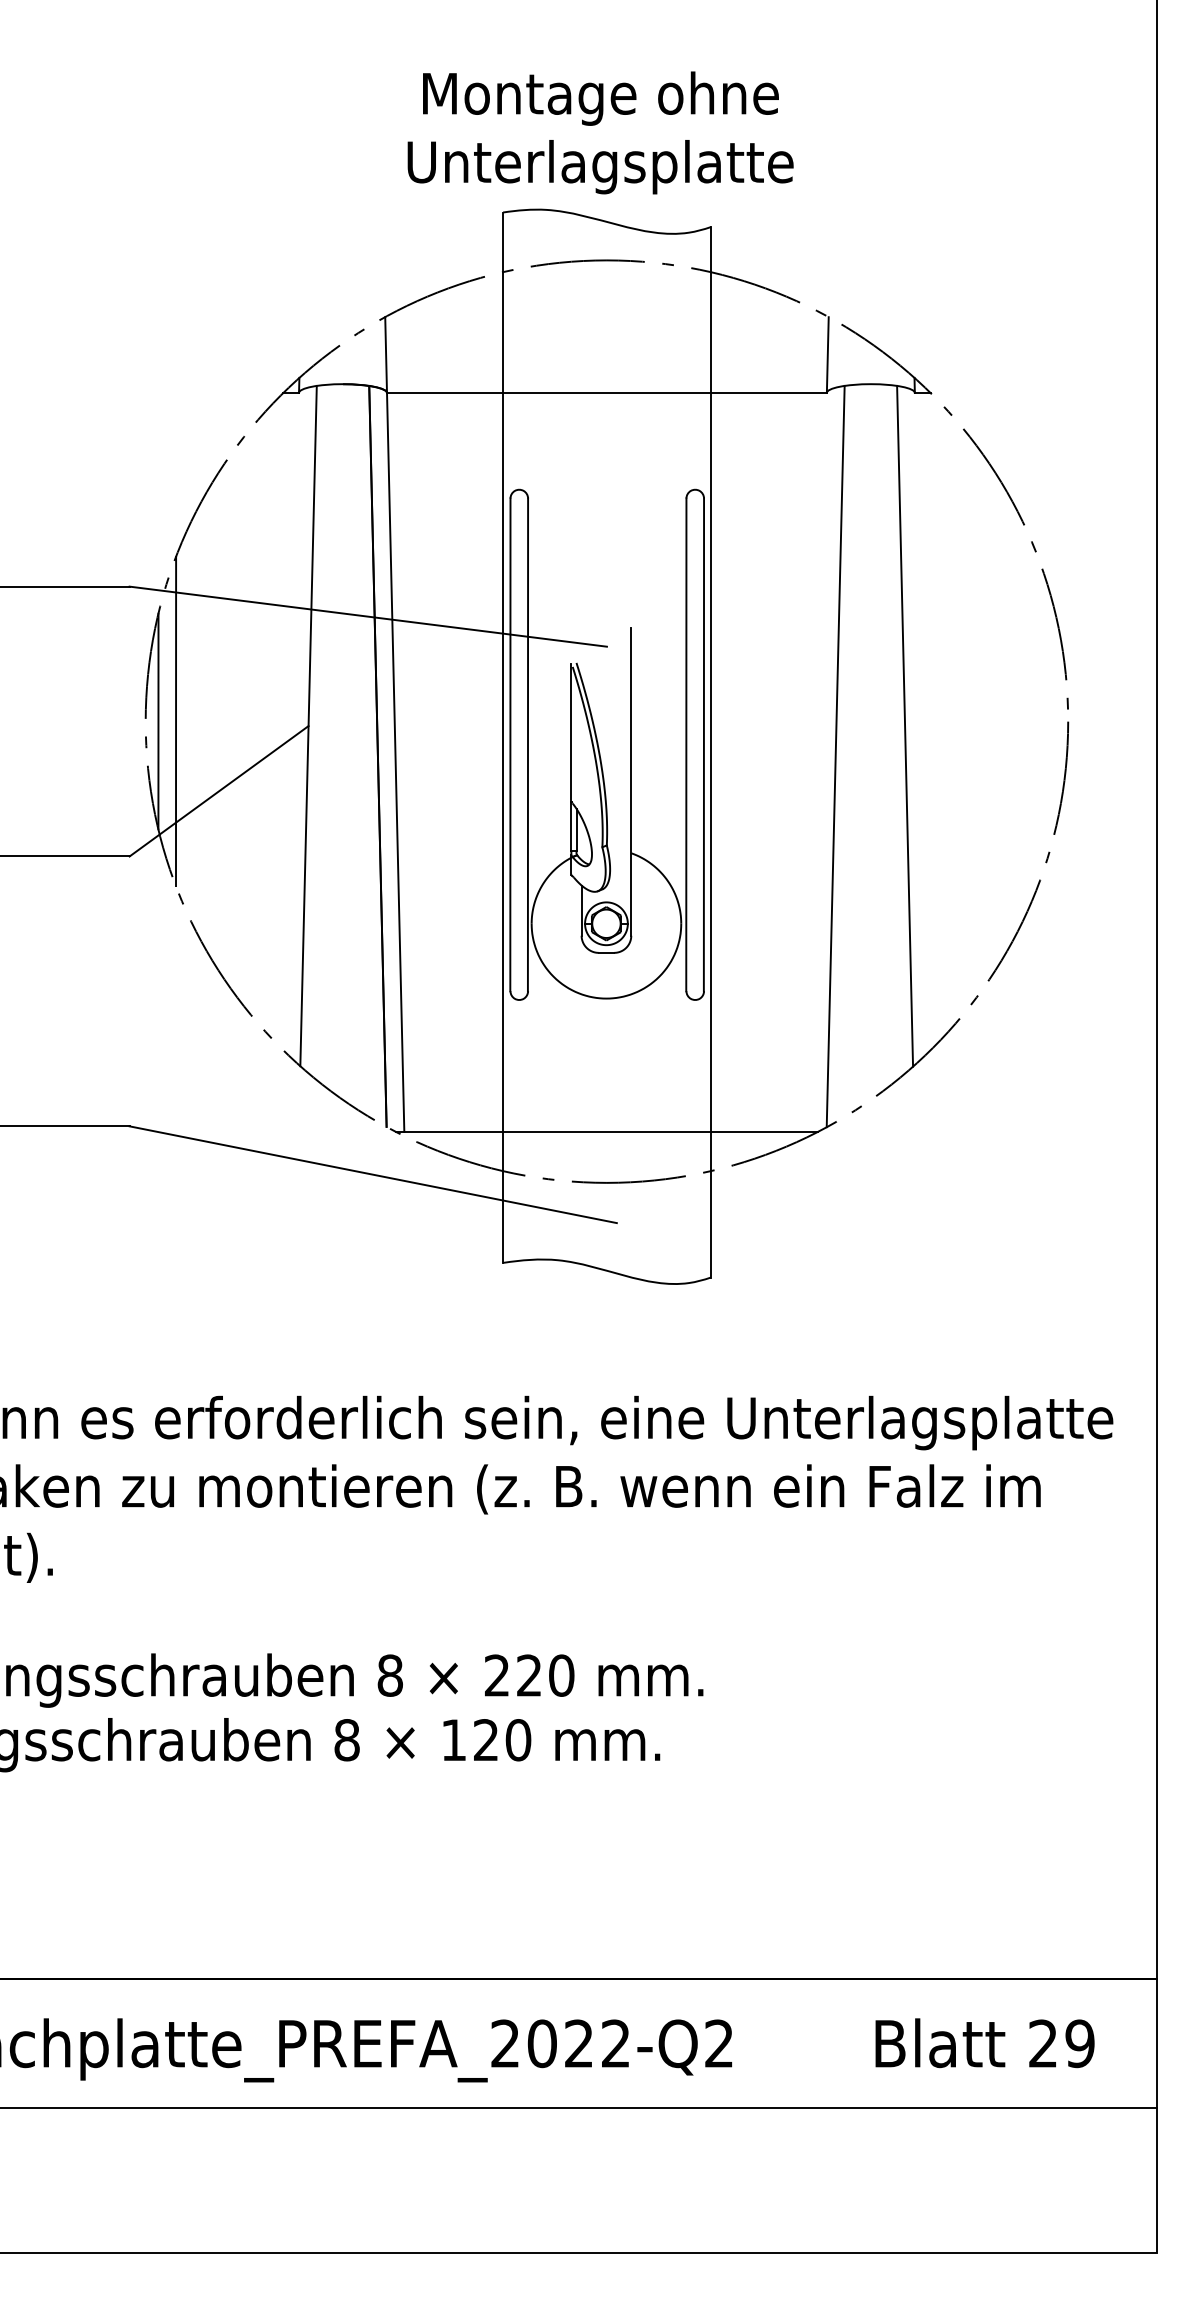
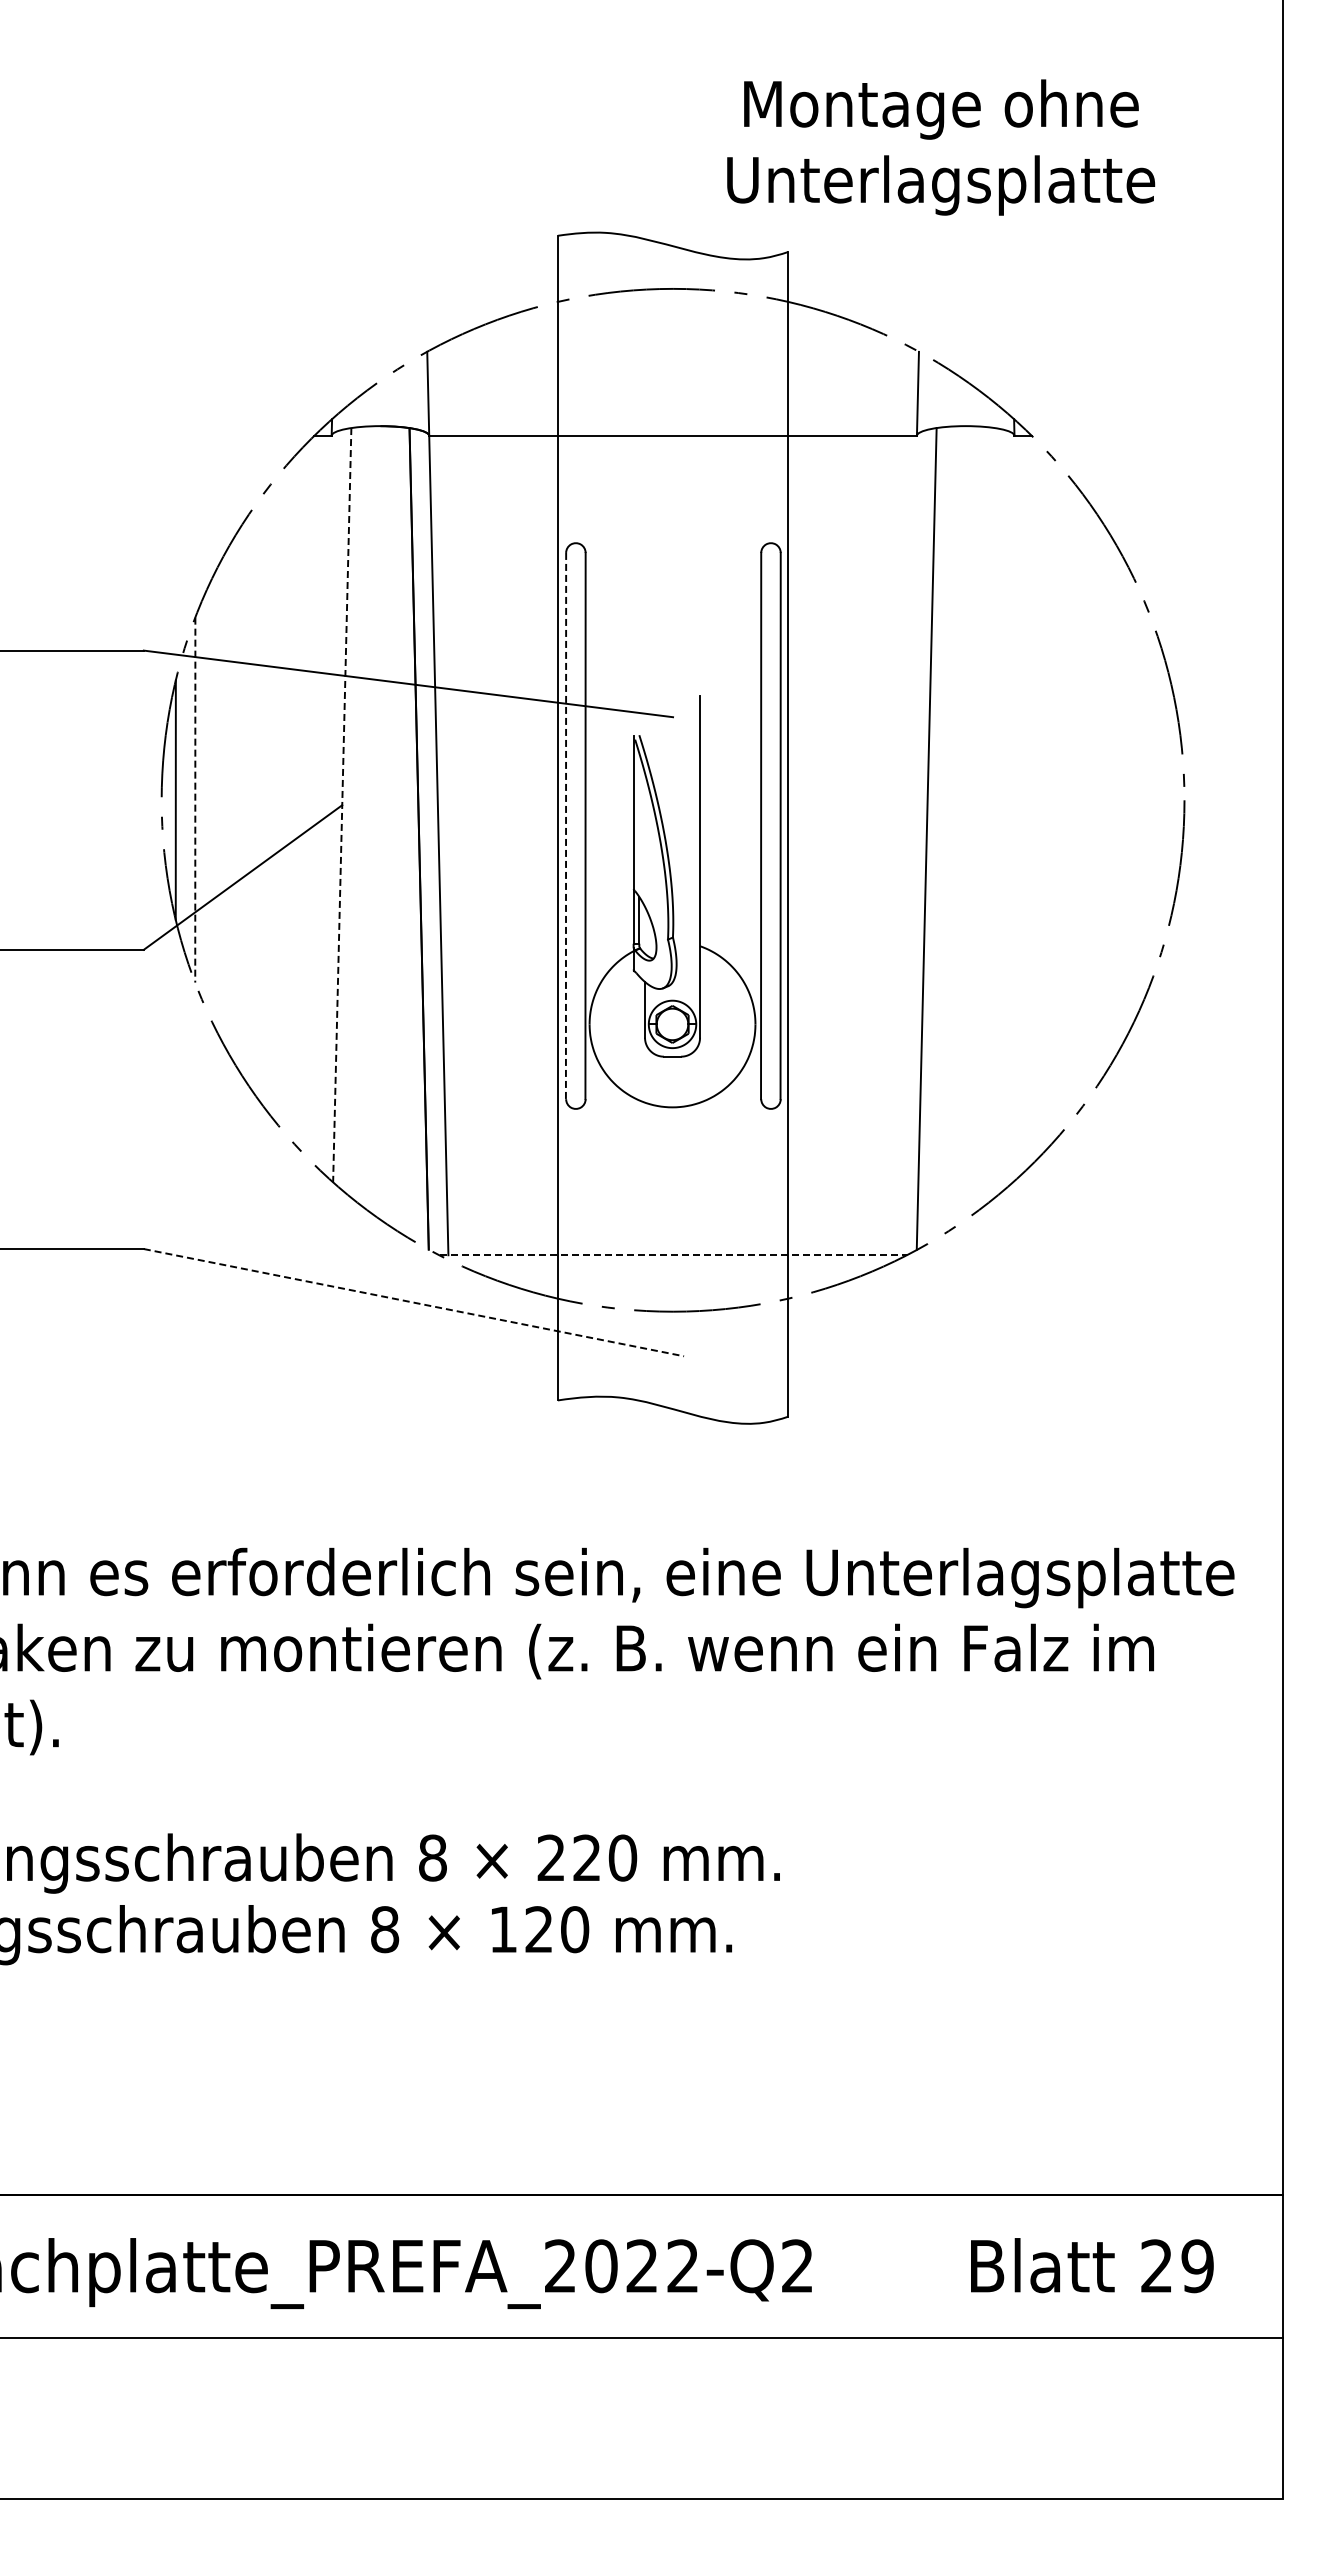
text: (601, 132) -> (941, 147), moved
line: (176, 721) -> (195, 800), solid -> dashed
line: (308, 726) -> (342, 805), solid -> dashed
line: (904, 726) -> (1003, 805), removed
line: (510, 745) -> (566, 826), solid -> dashed
line: (607, 1132) -> (673, 1255), solid -> dashed
line: (373, 1174) -> (414, 1302), solid -> dashed

